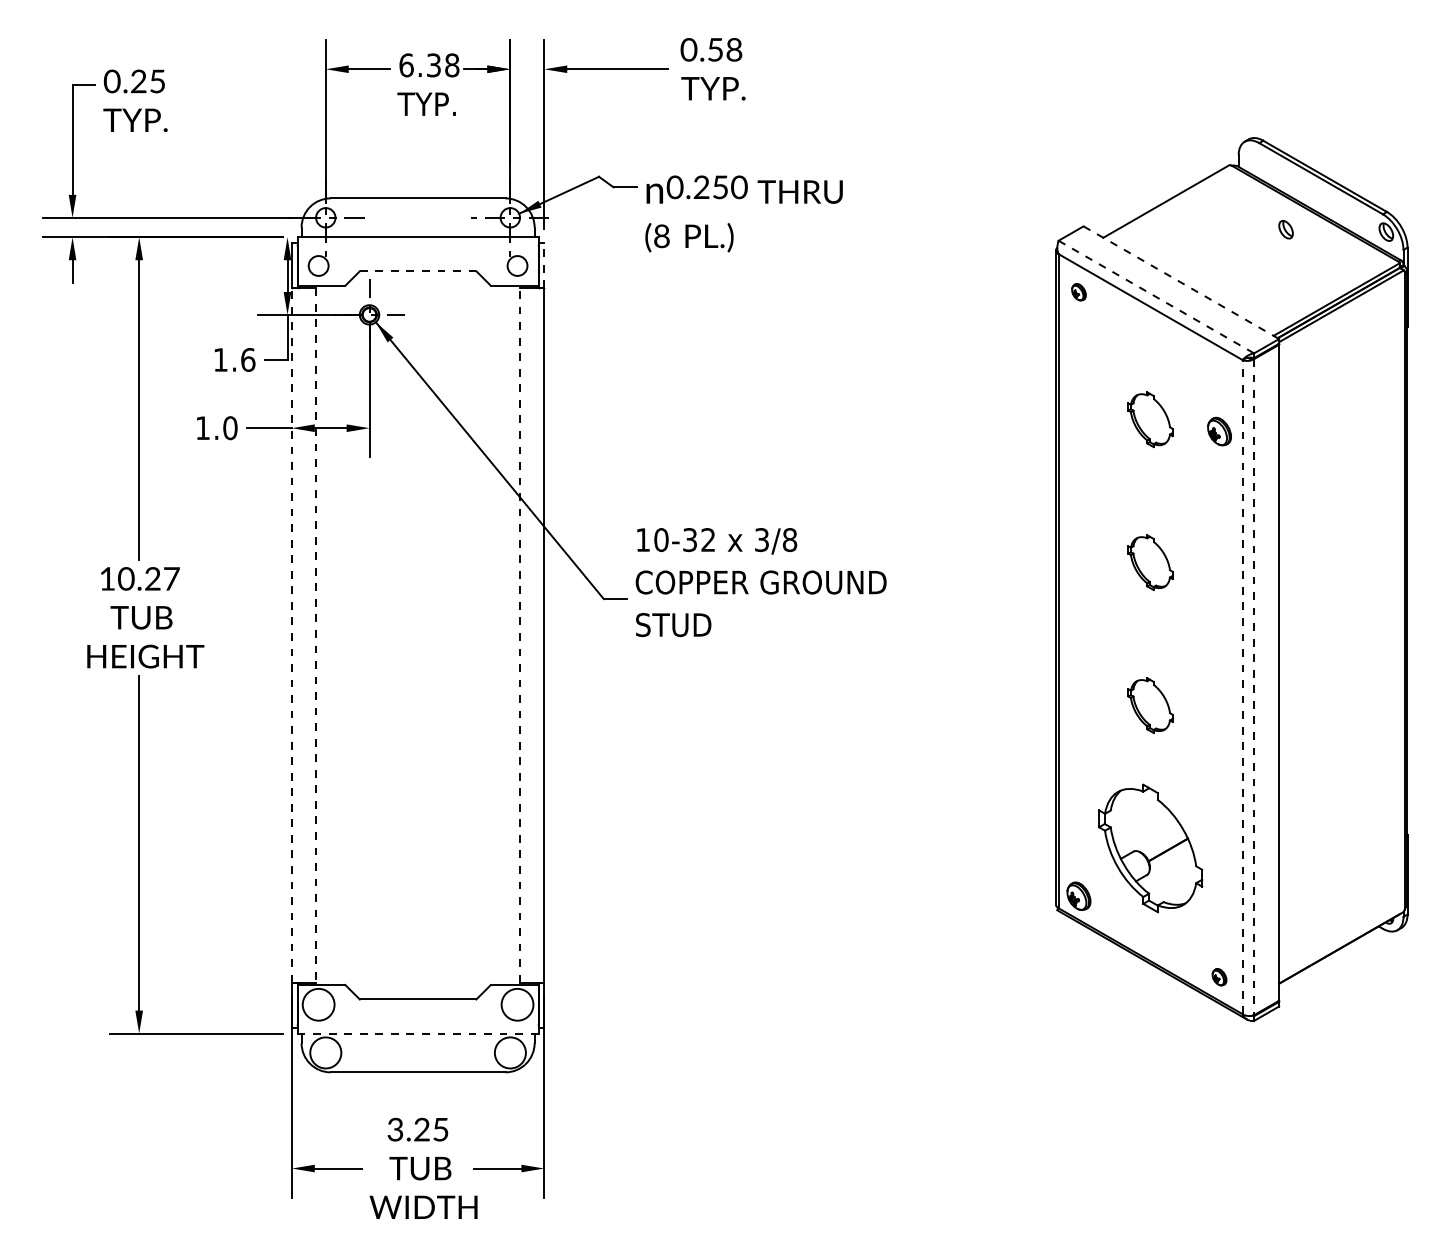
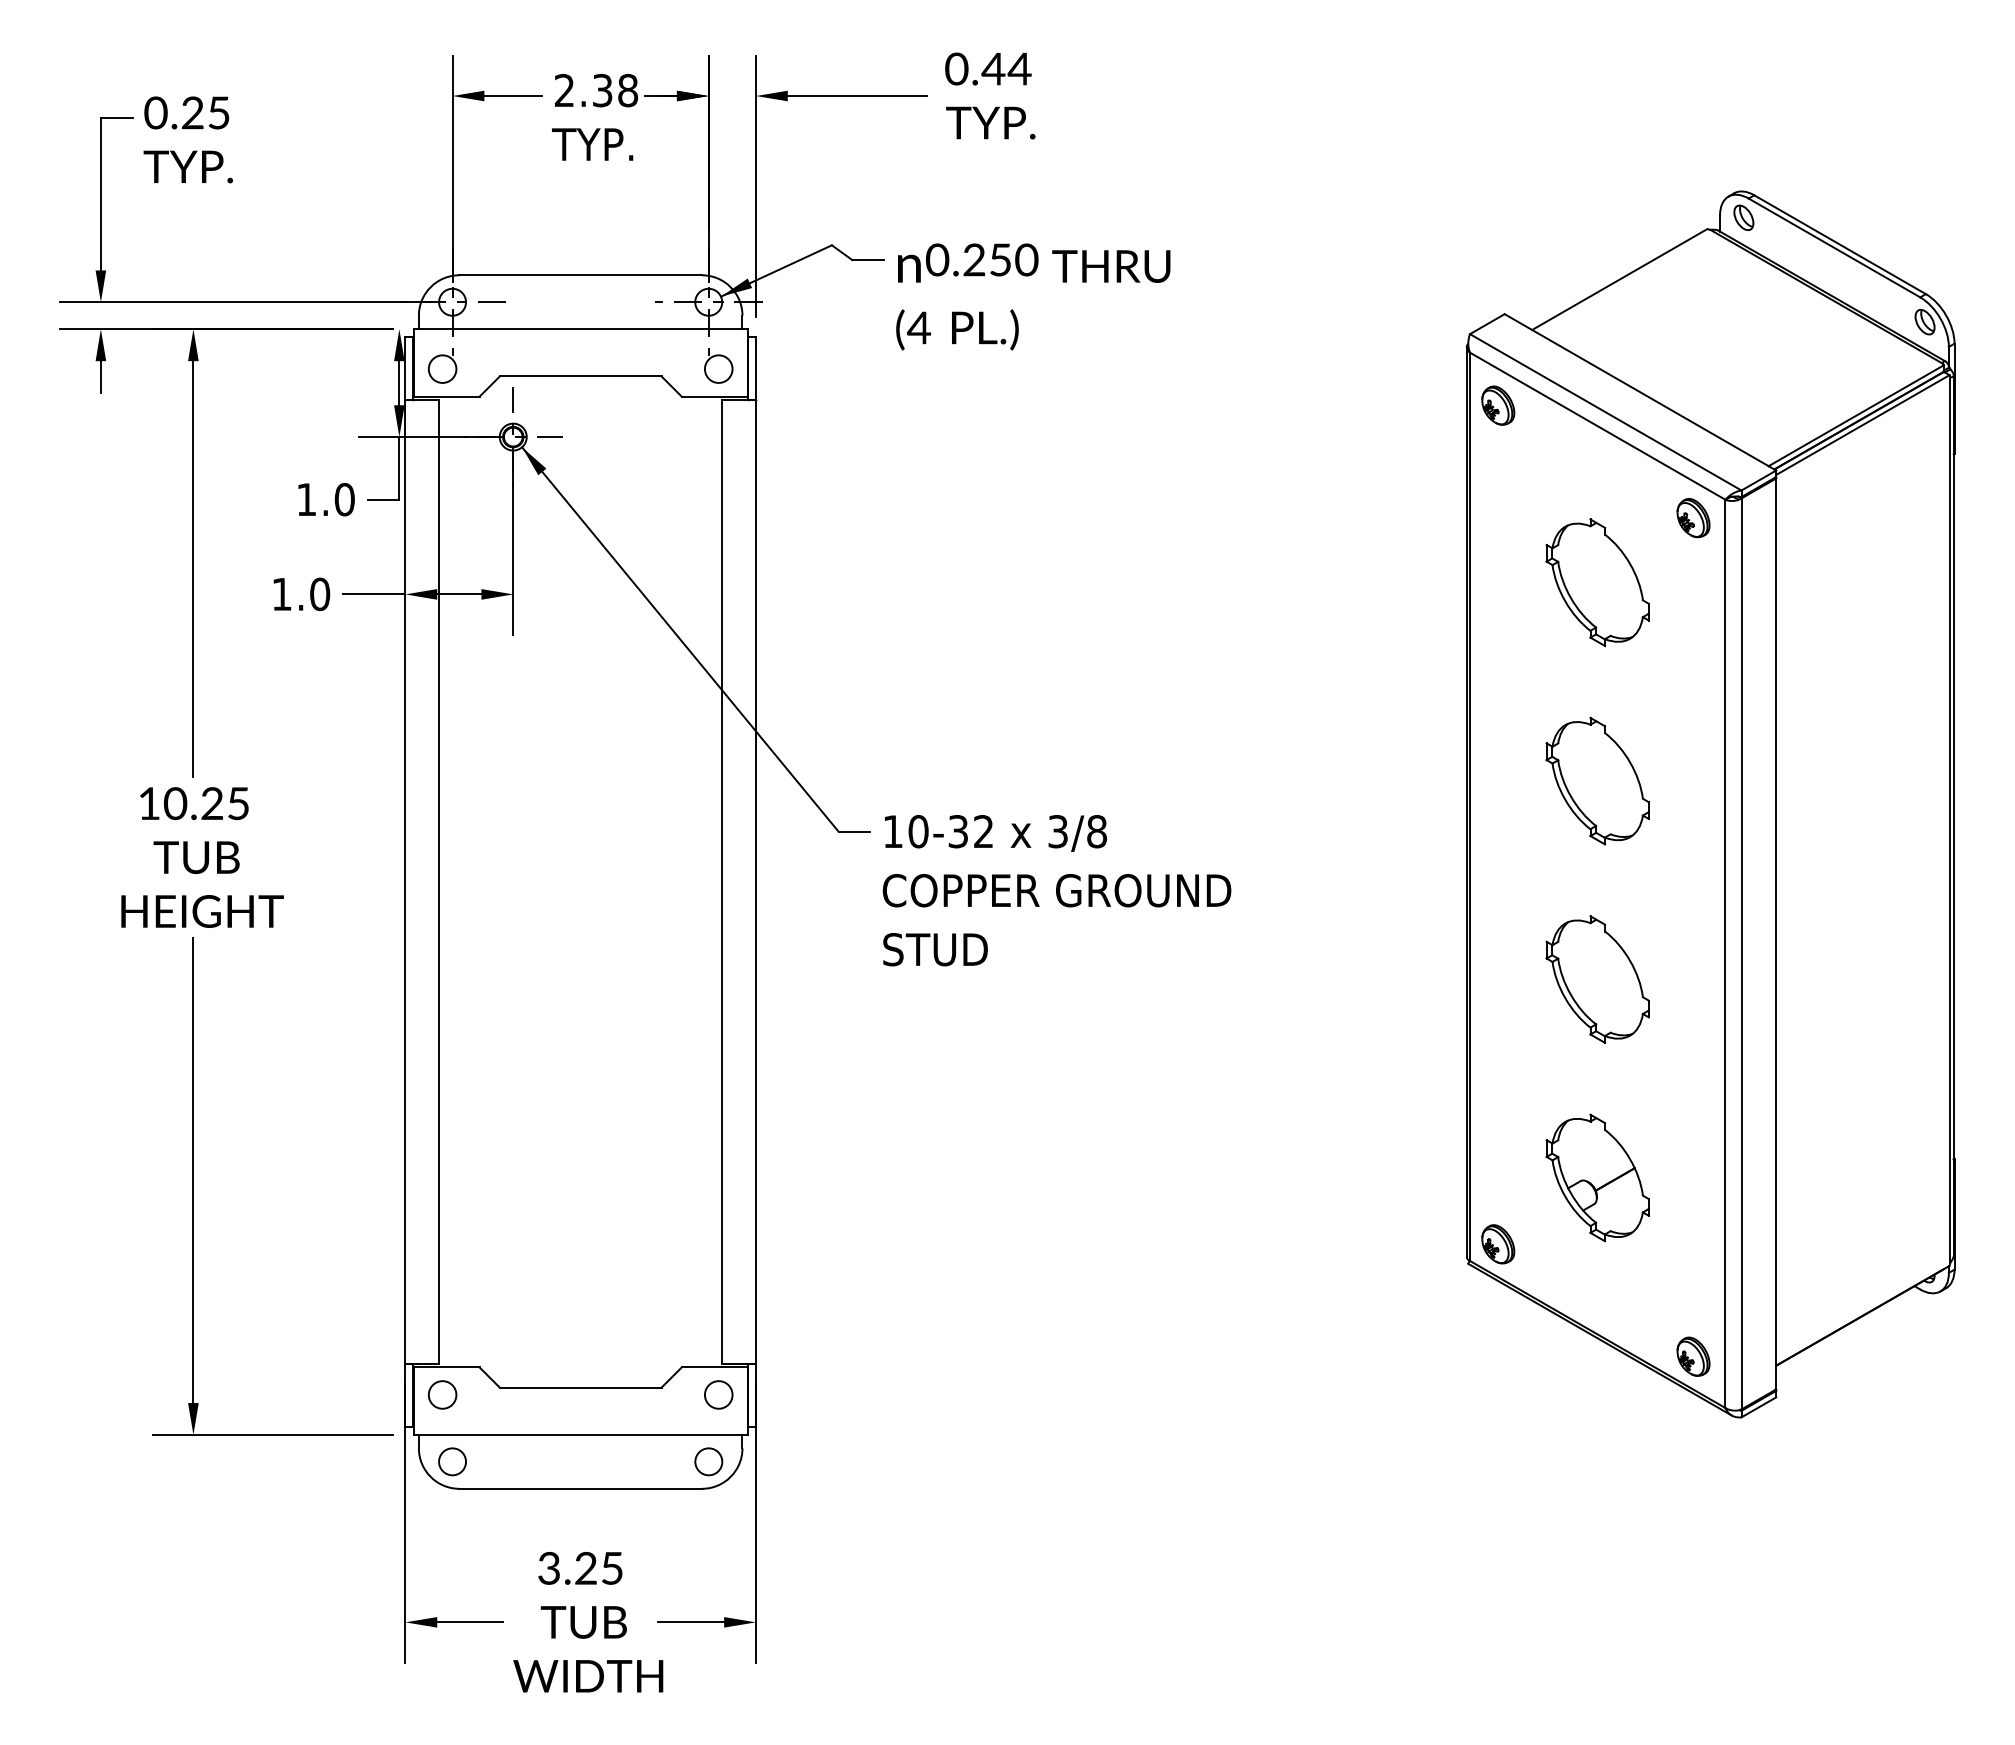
text: (724, 49) -> (1006, 68), 0.58 -> 0.44
text: (406, 65) -> (564, 90), 6.38 -> 2.38
part: (1285, 229) -> (1743, 217), moved
text: (661, 235) -> (918, 327), (8 -> (4
line: (544, 265) -> (755, 368), dashed -> solid
line: (417, 271) -> (580, 376), dashed -> solid
line: (1181, 282) -> (1640, 392), dashed -> solid
part: (1079, 292) -> (1498, 405), size x1.67
line: (1156, 297) -> (1605, 412), dashed -> solid
text: (248, 359) -> (344, 499), 1.6 -> 1.0
part: (1150, 419) -> (1597, 582), size x1.67
part: (1219, 431) -> (1693, 518), moved
part: (1150, 562) -> (1597, 780), size x1.67
text: (171, 578) -> (238, 803), 10.27 -> 10.25
text: (760, 582) -> (1056, 890), moved
line: (291, 634) -> (405, 881), dashed -> solid
line: (520, 634) -> (722, 881), dashed -> solid
line: (316, 635) -> (439, 882), dashed -> solid
line: (1242, 686) -> (1725, 953), dashed -> solid
line: (1254, 687) -> (1741, 954), dashed -> solid
part: (1150, 705) -> (1597, 979), size x1.67
part: (1150, 848) -> (1597, 1177), size x0.71
part: (1219, 977) -> (1693, 1356), size x1.67
circle: (318, 1004) -> (442, 1394), size x0.62
circle: (517, 1004) -> (718, 1394), size x0.62
line: (417, 1033) -> (580, 1434), dashed -> solid
circle: (325, 1052) -> (452, 1461), size x0.62
circle: (510, 1052) -> (708, 1461), size x0.62

